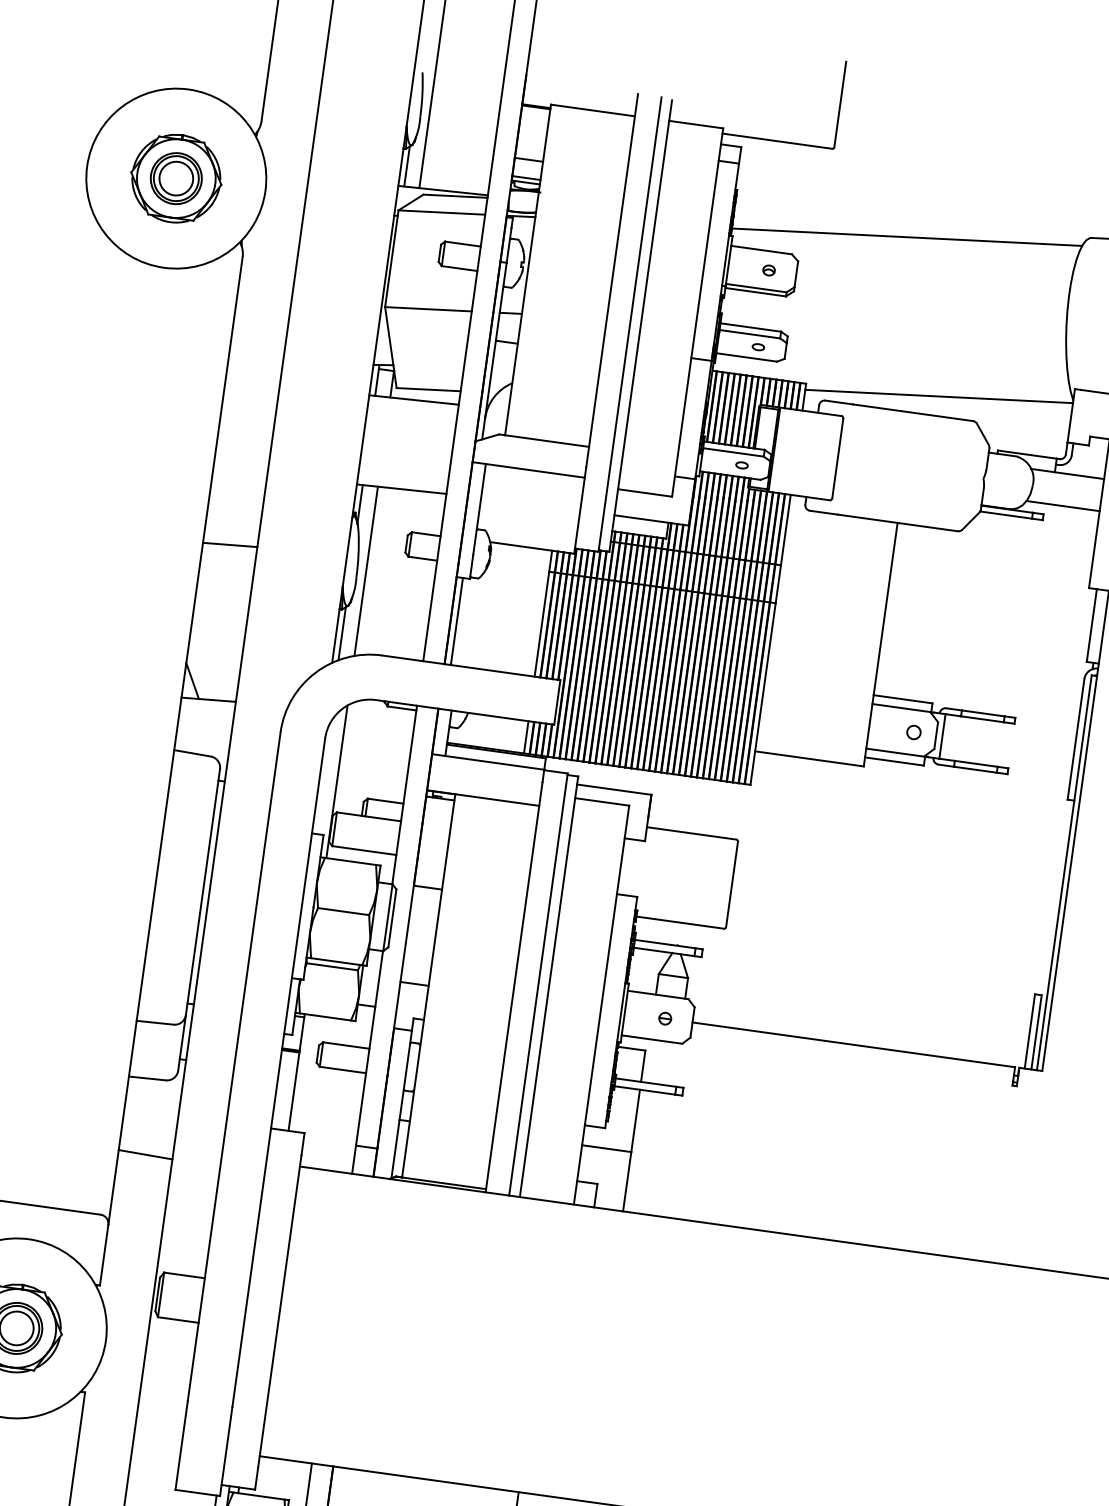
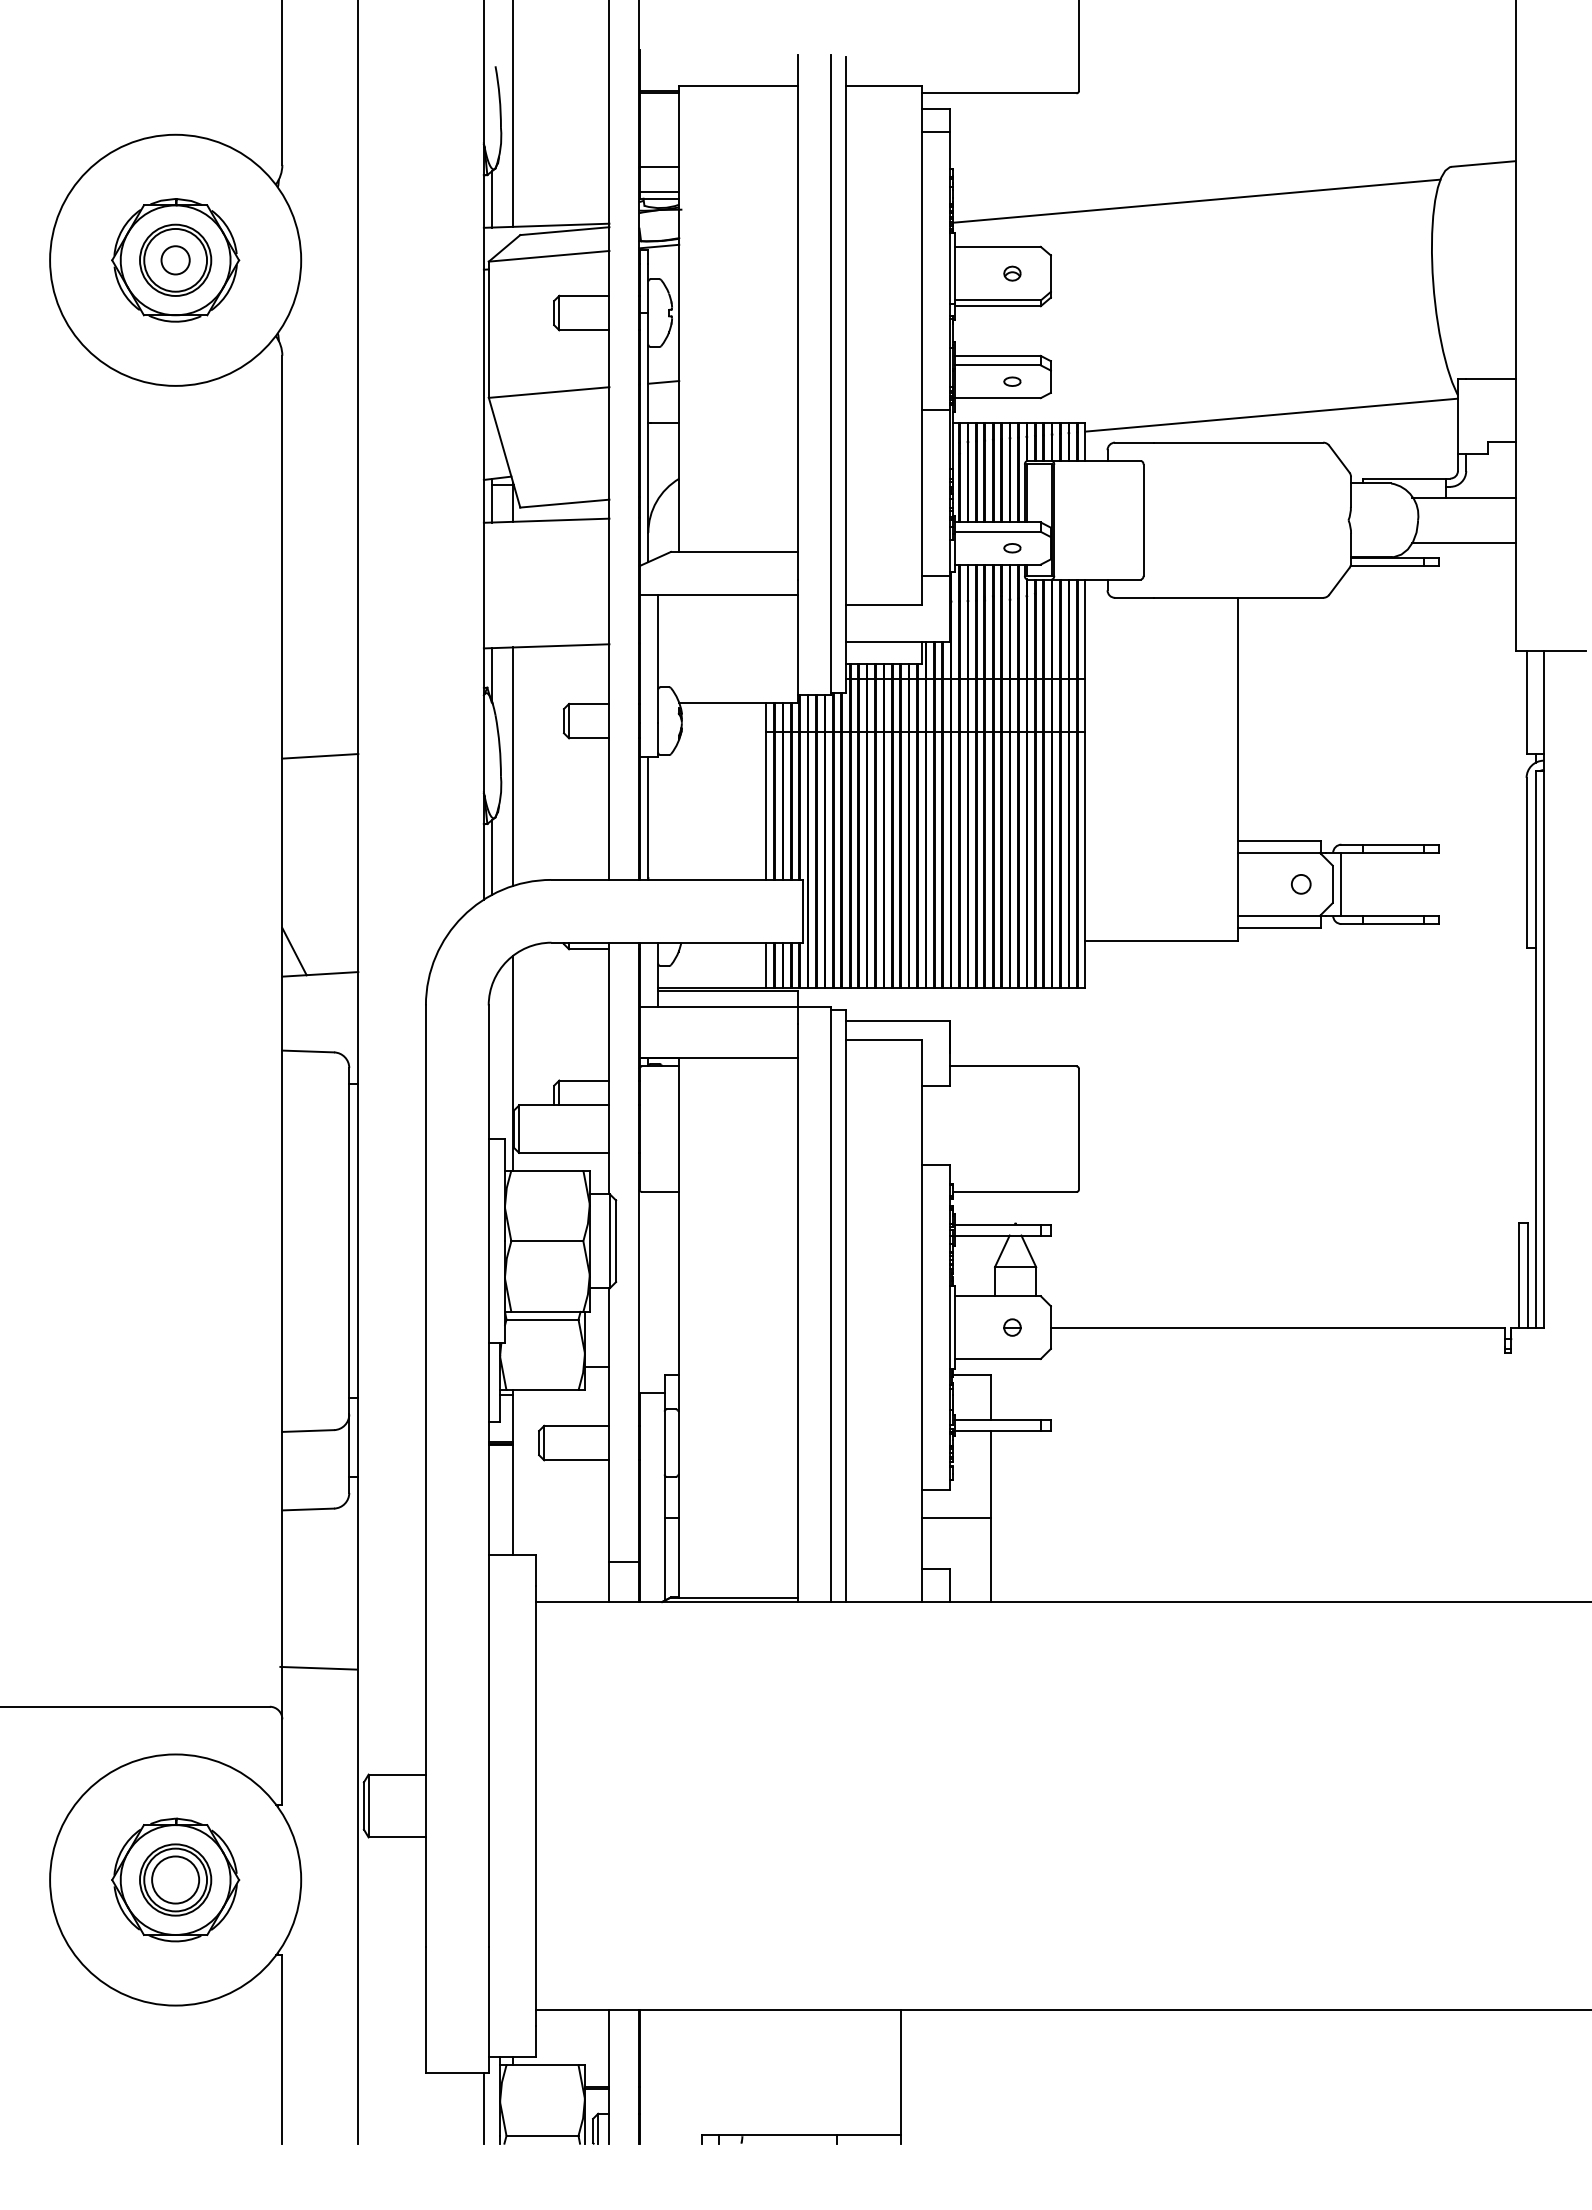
circle: (176, 178) -> (175, 259), size x0.6
line: (414, 983) -> (659, 1327), removed
line: (145, 1154) -> (318, 1667), moved

